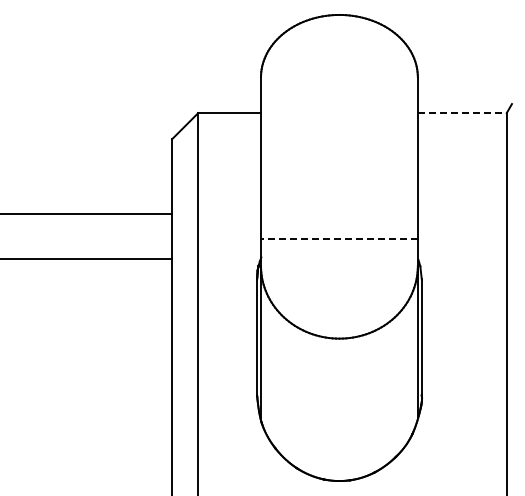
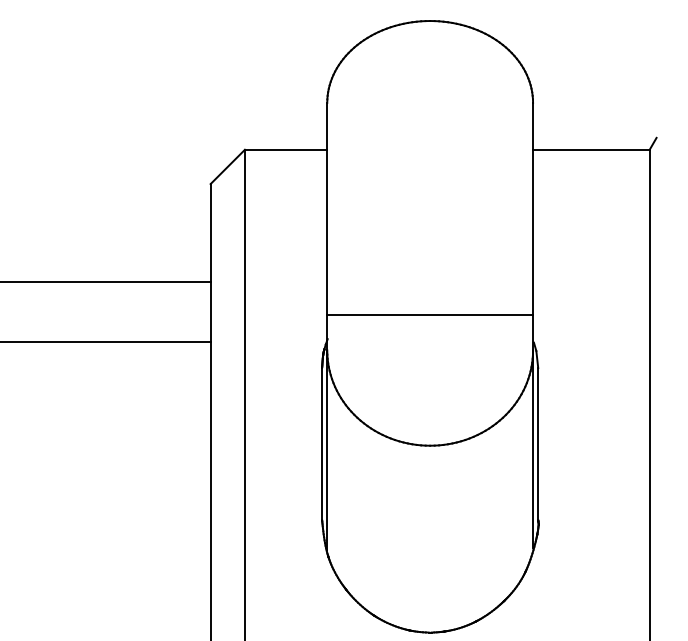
line: (462, 113) -> (591, 150), dashed -> solid
line: (338, 239) -> (428, 315), dashed -> solid

